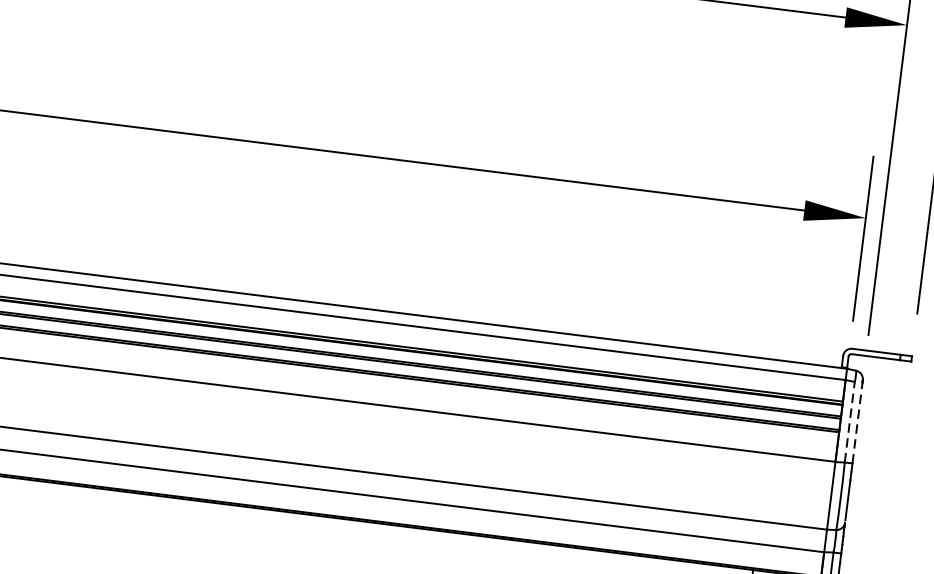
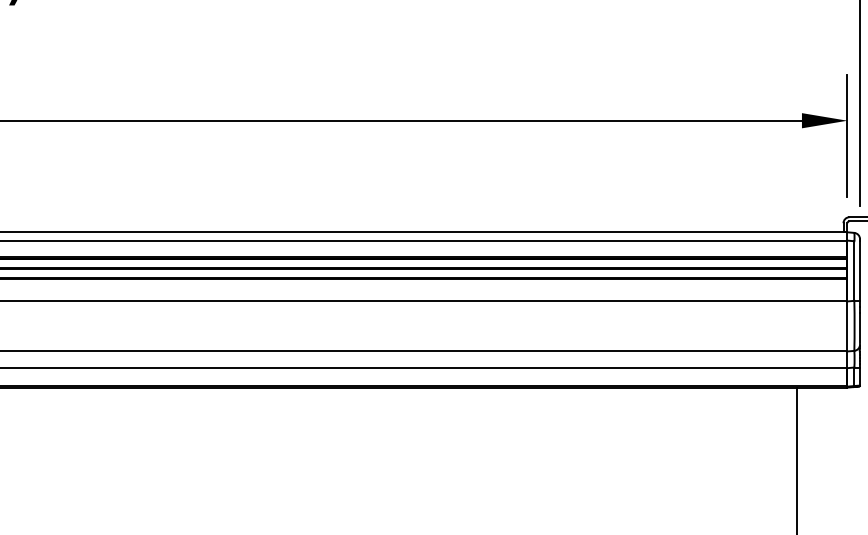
line: (849, 422) -> (854, 271), dashed -> solid
line: (858, 423) -> (860, 271), dashed -> solid

